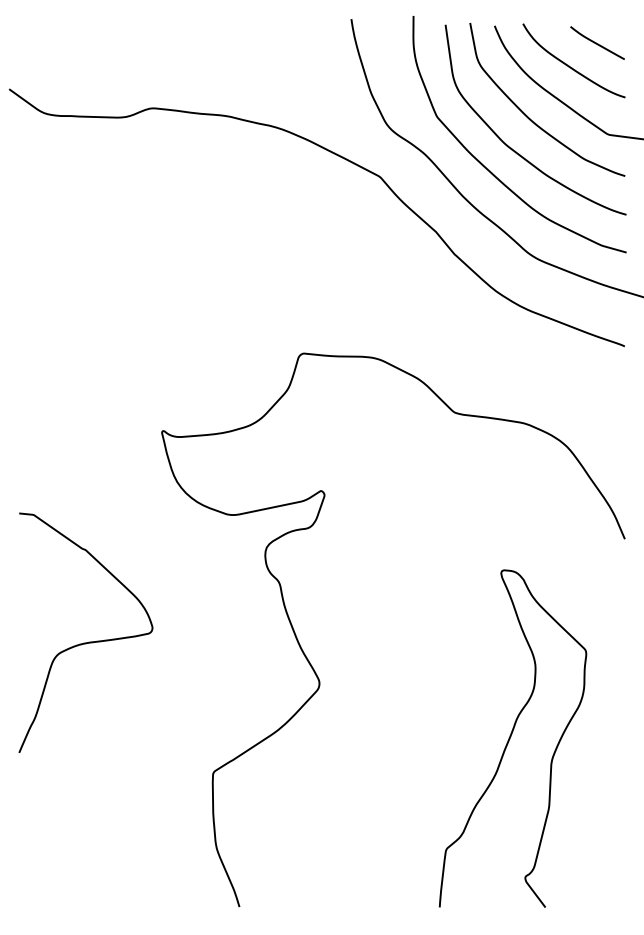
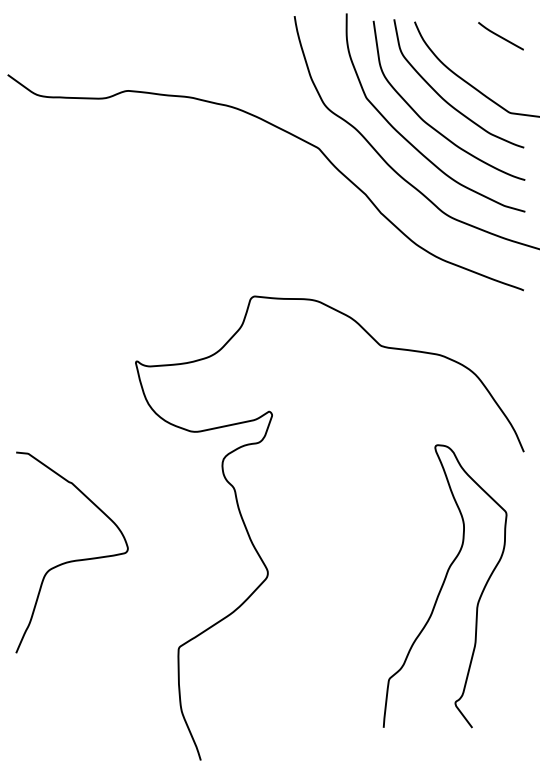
curve: (570, 66) -> (478, 55), removed
curve: (85, 642) -> (71, 560), moved
curve: (511, 738) -> (443, 586), moved

